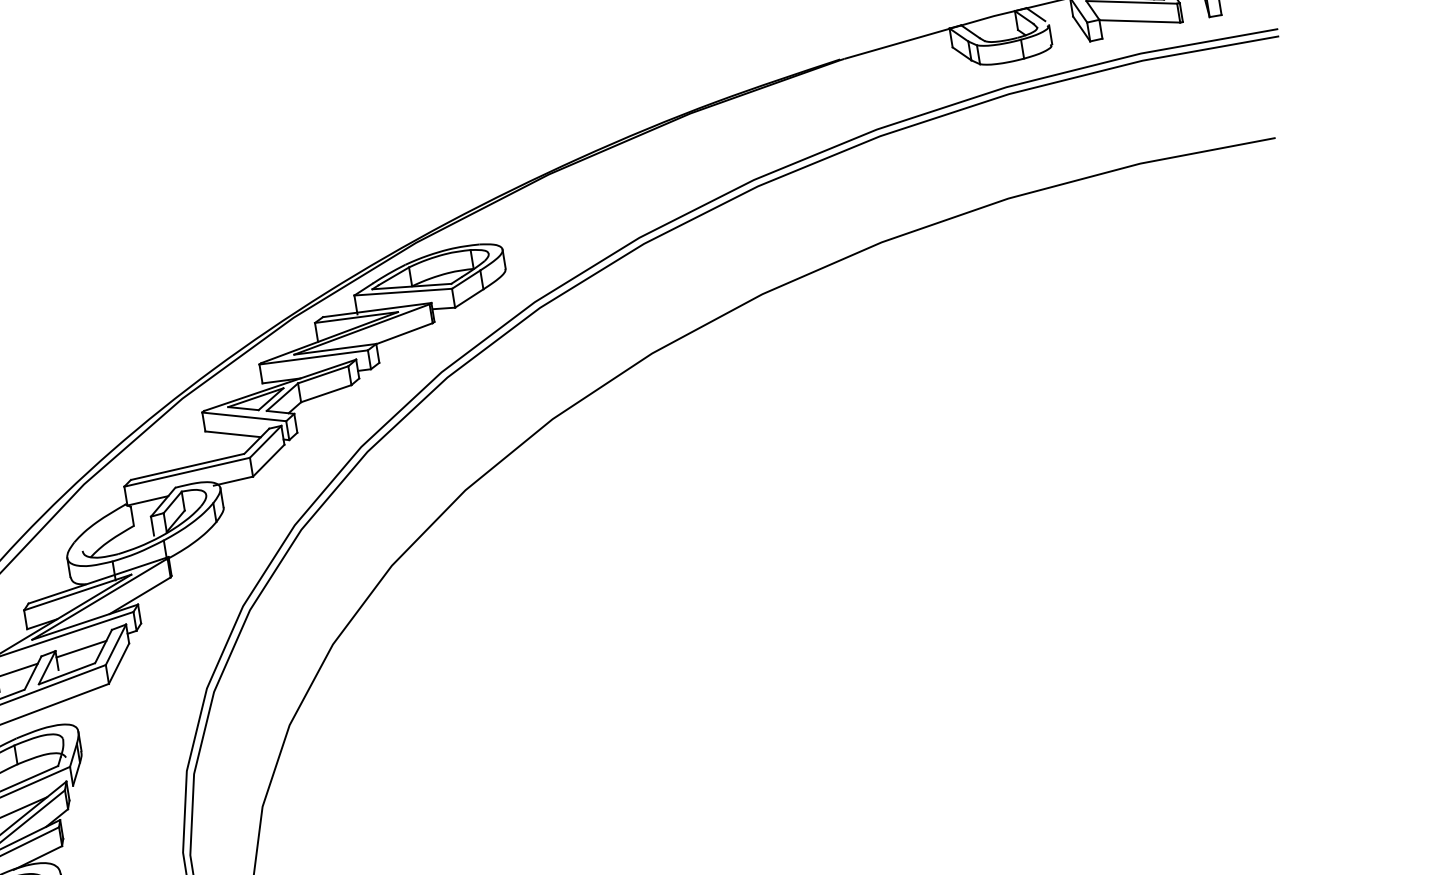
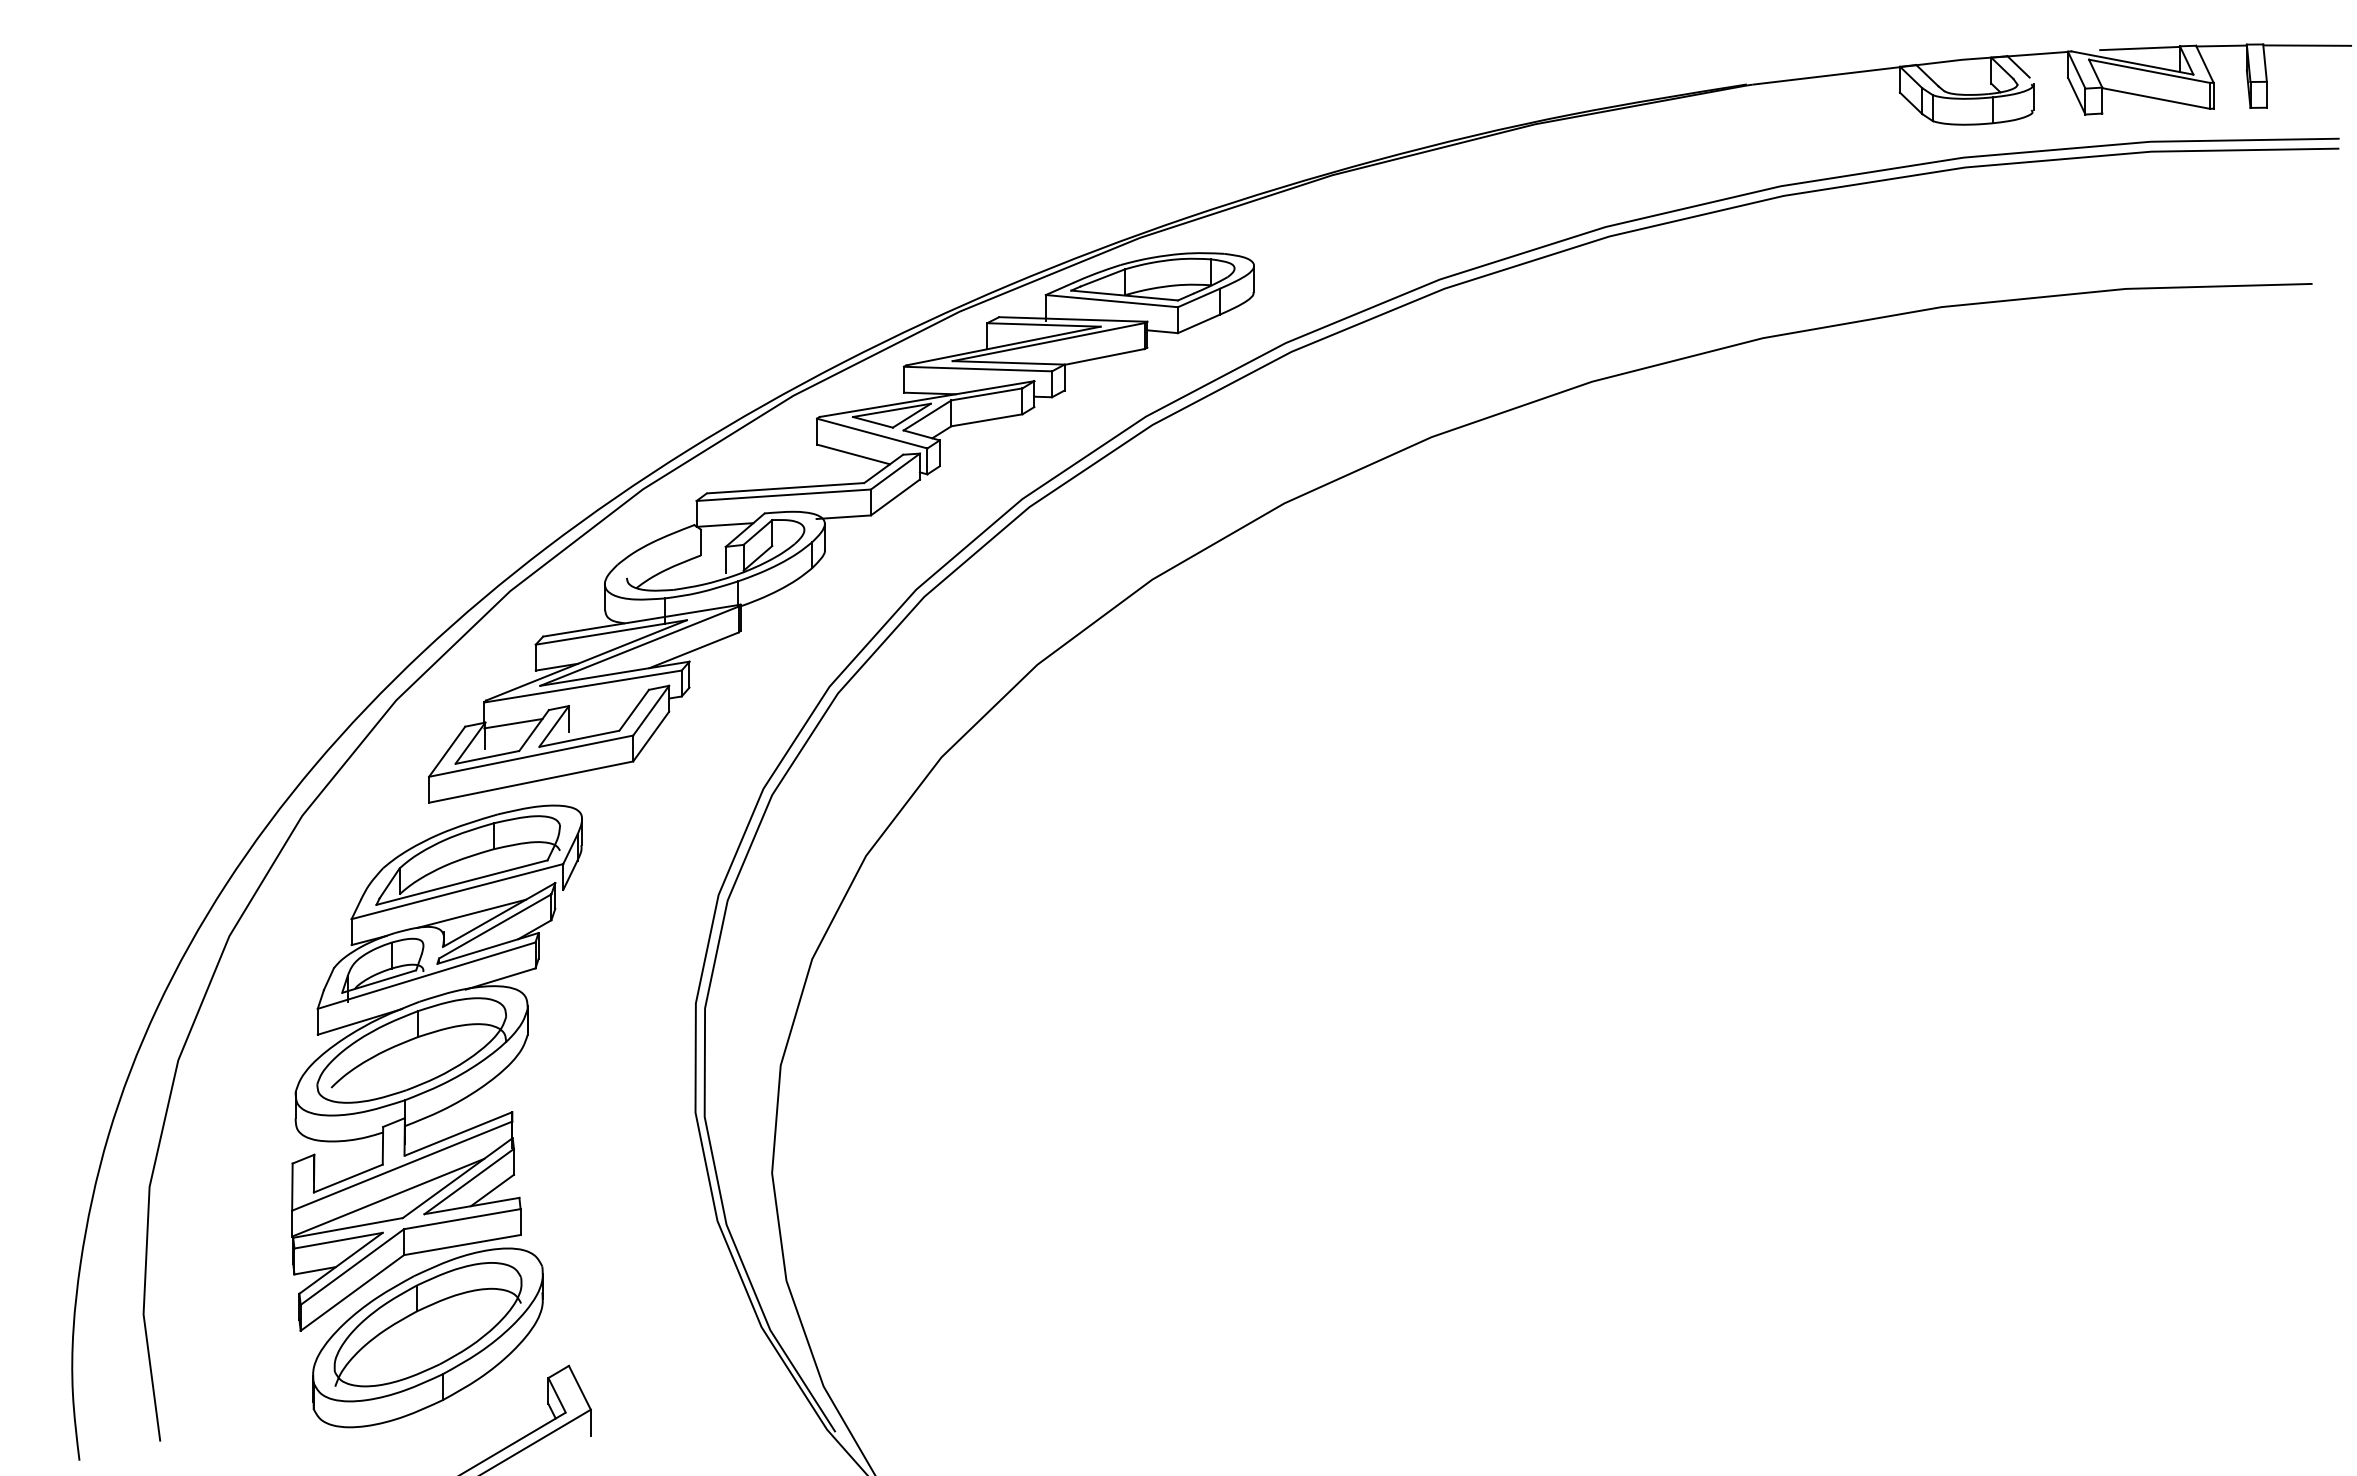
line: (80, 648) -> (603, 708), removed

